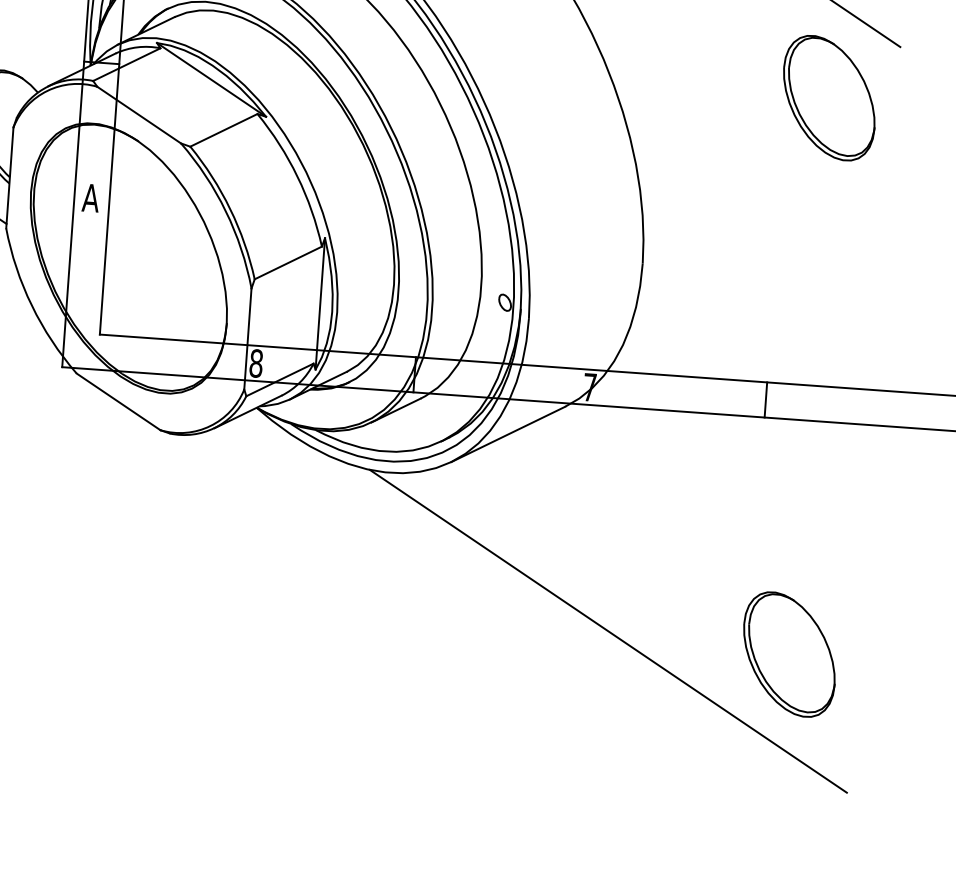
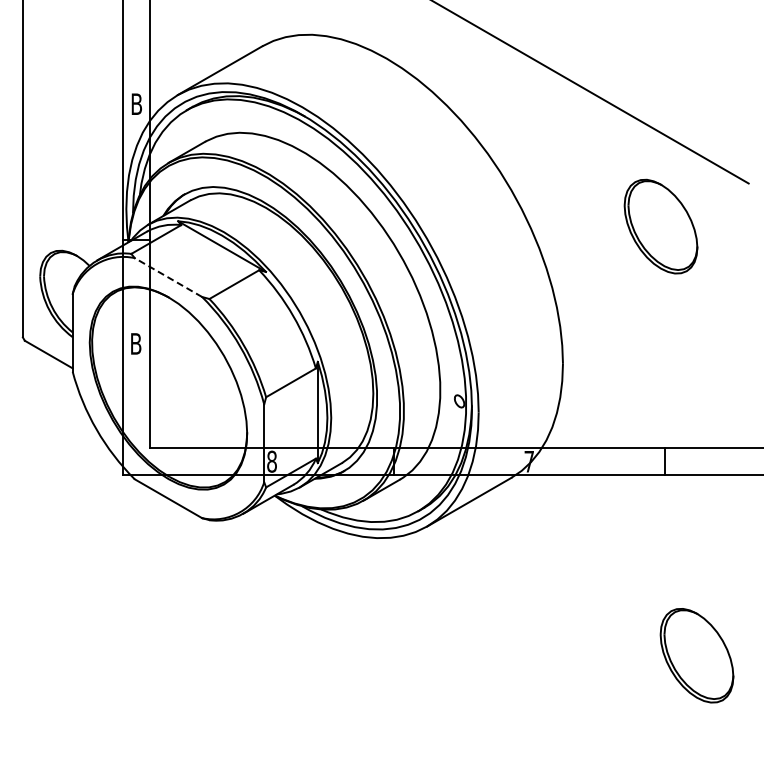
part: (828, 97) -> (660, 226), moved
line: (139, 115) -> (168, 277), solid -> dashed
text: (90, 197) -> (135, 343), A -> B
line: (607, 630) -> (556, 647), removed

